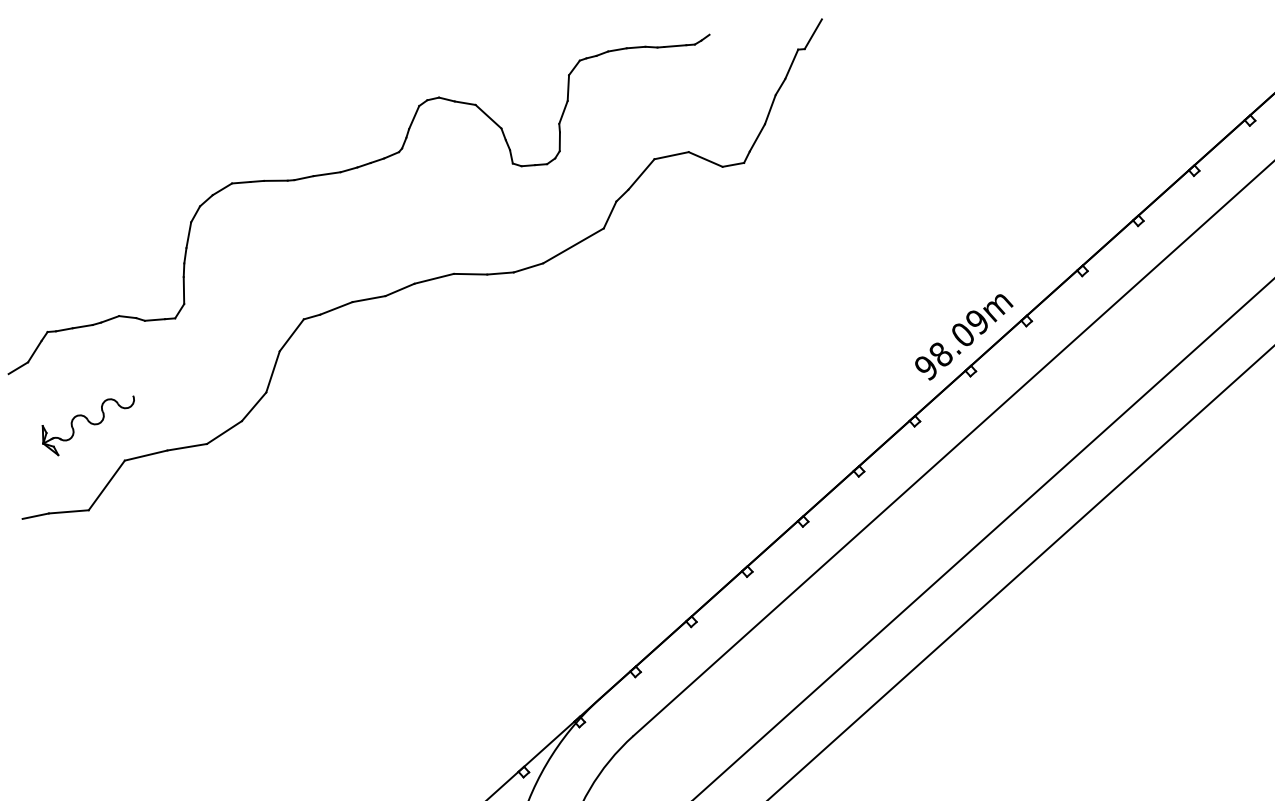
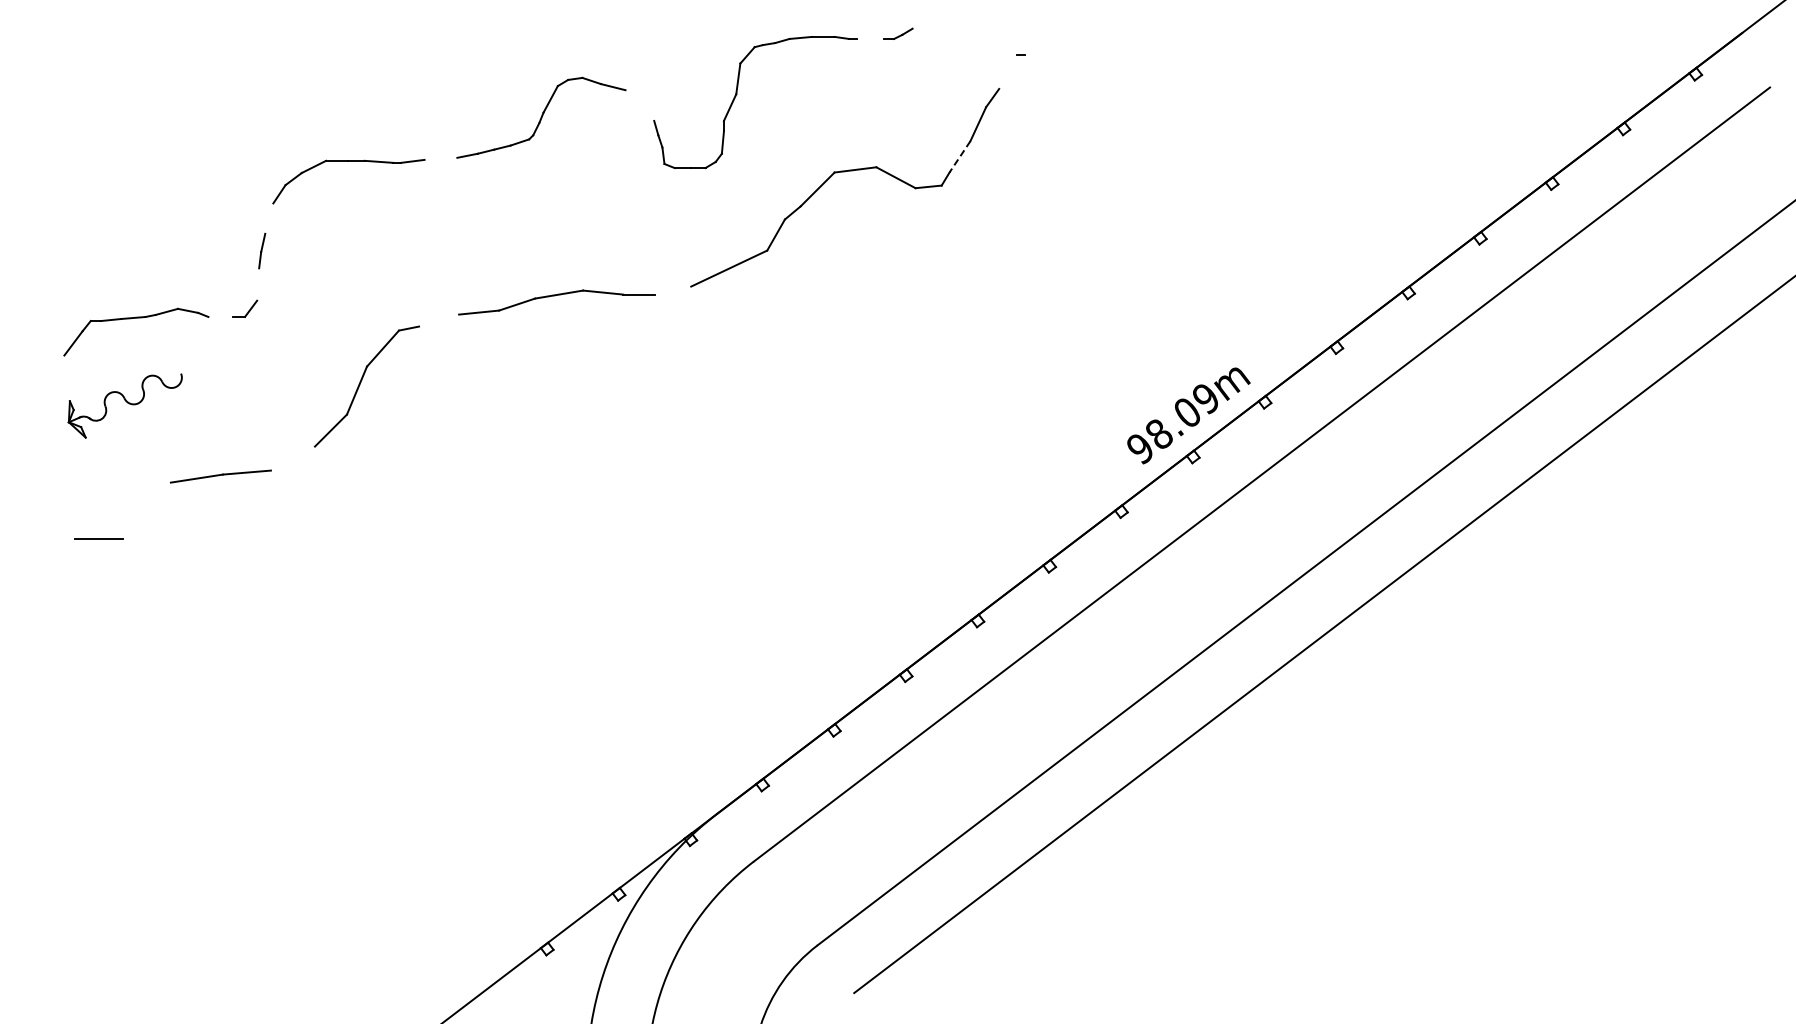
line: (812, 34) -> (1036, 38), removed
line: (675, 45) -> (870, 38), removed
line: (791, 63) -> (1008, 71), removed
line: (488, 116) -> (639, 105), removed
line: (756, 137) -> (959, 156), solid -> dashed
line: (326, 173) -> (440, 158), removed
line: (188, 235) -> (269, 218), removed
line: (528, 267) -> (673, 290), removed
line: (184, 290) -> (258, 284), removed
line: (336, 308) -> (439, 320), removed
line: (154, 319) -> (220, 316), removed
line: (18, 368) -> (52, 361), removed
part: (88, 425) -> (124, 405), moved
line: (224, 432) -> (292, 458), removed
line: (106, 485) -> (146, 510), removed
line: (35, 516) -> (58, 540), removed

